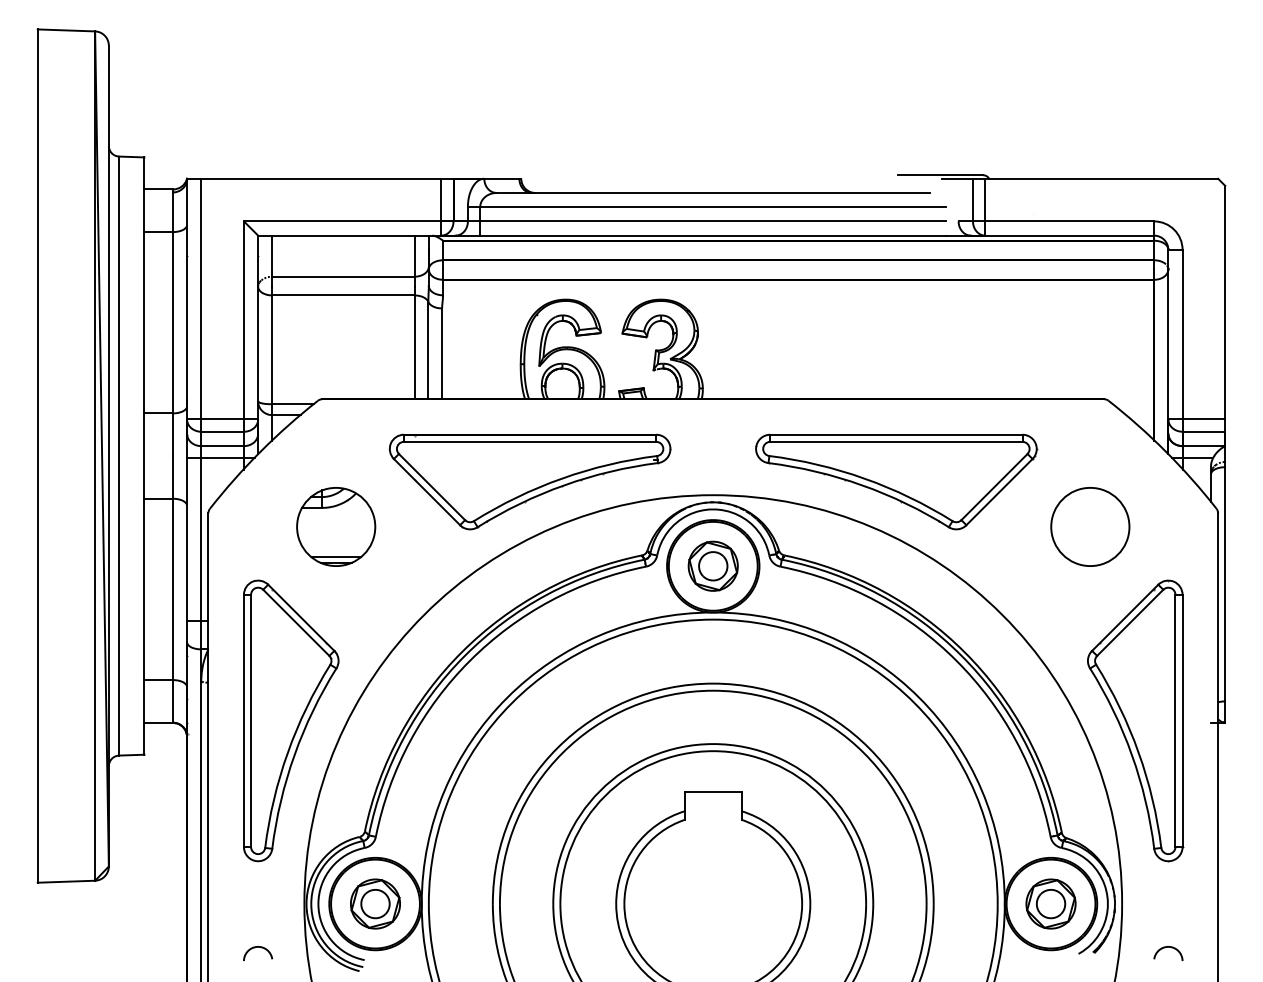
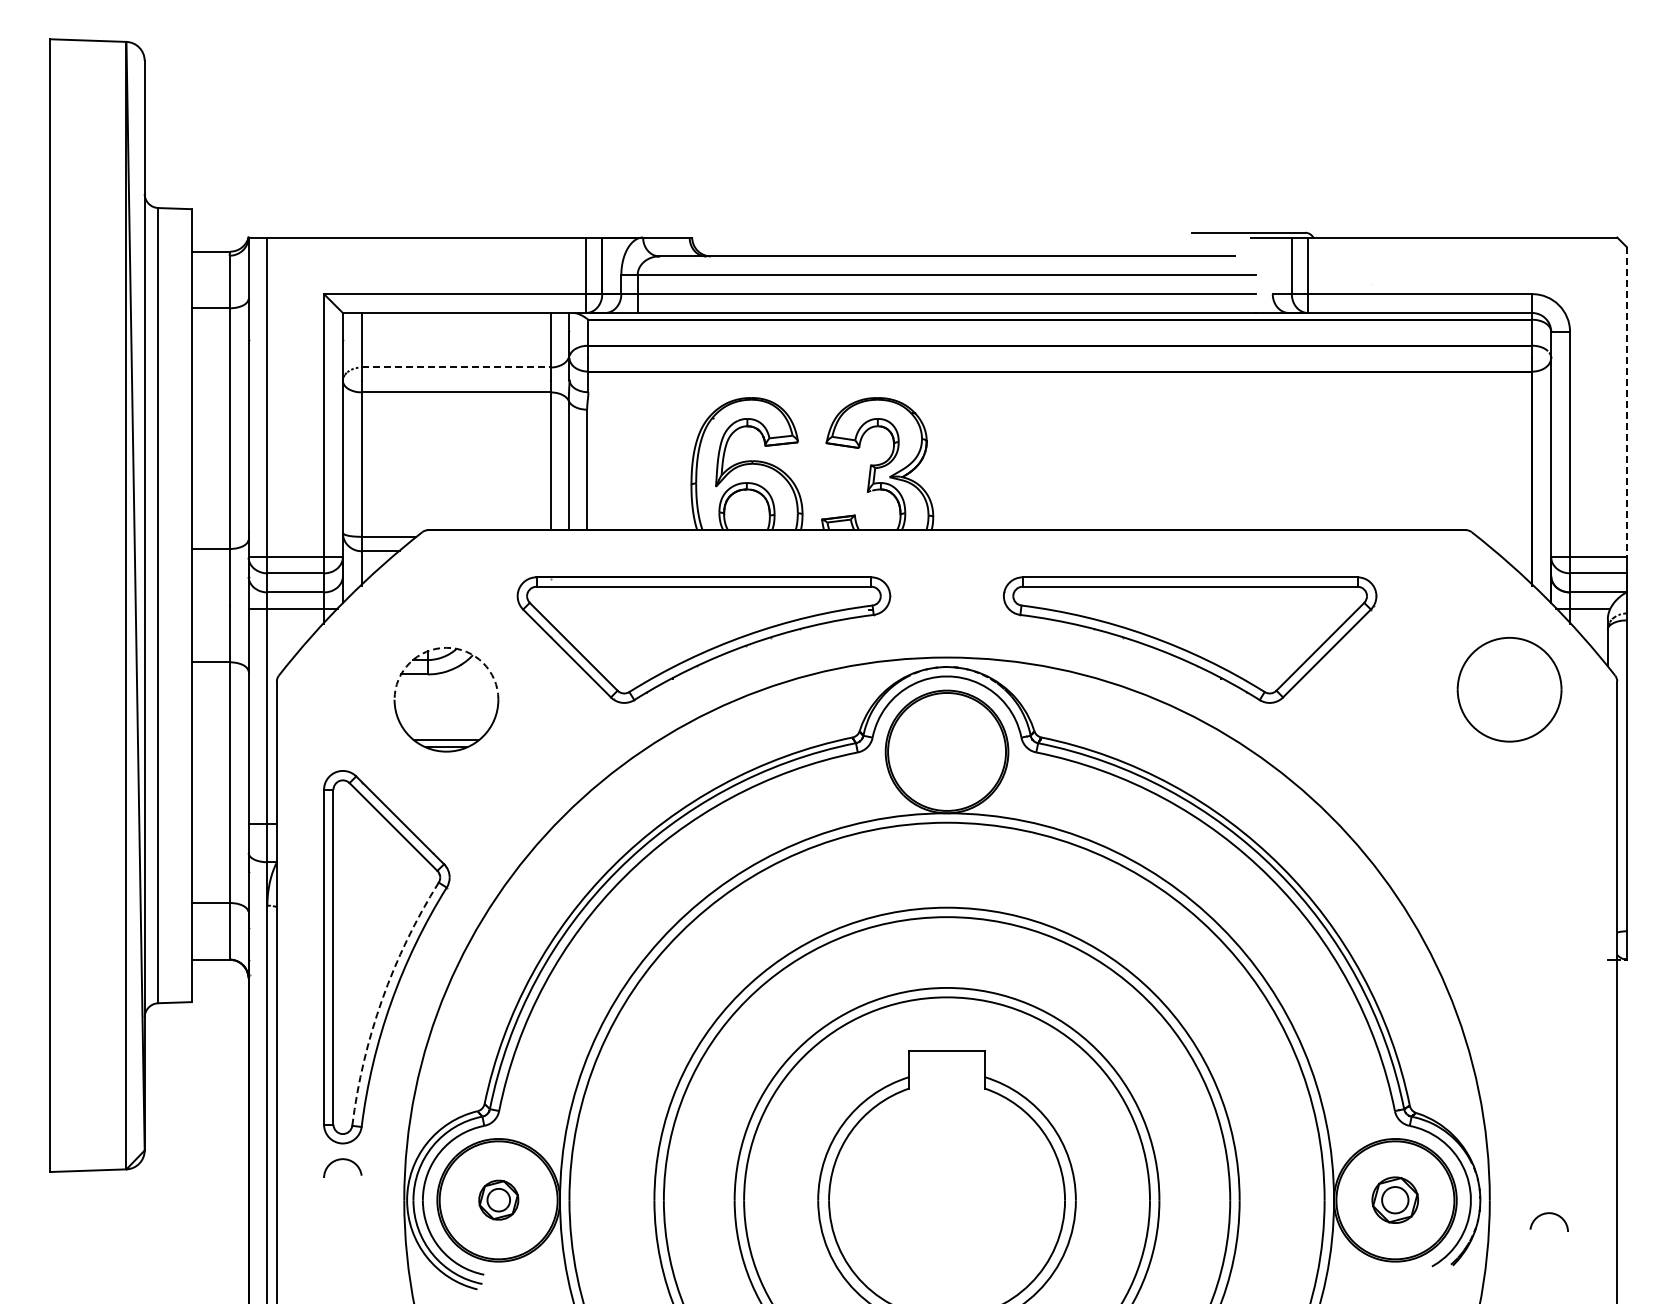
line: (343, 276) -> (456, 367), solid -> dashed
line: (1225, 303) -> (1626, 402), solid -> dashed
arc: (336, 487) -> (446, 647), solid -> dashed
part: (1090, 526) -> (1509, 689), moved
part: (712, 565) -> (946, 751), removed
part: (1135, 721) -> (1507, 957), removed
arc: (287, 752) -> (382, 999), solid -> dashed
part: (375, 903) -> (498, 1199), size x0.6
part: (1050, 903) -> (1394, 1199), size x0.7
part: (257, 947) -> (342, 1160), moved
arc: (1167, 947) -> (1548, 1214), moved

